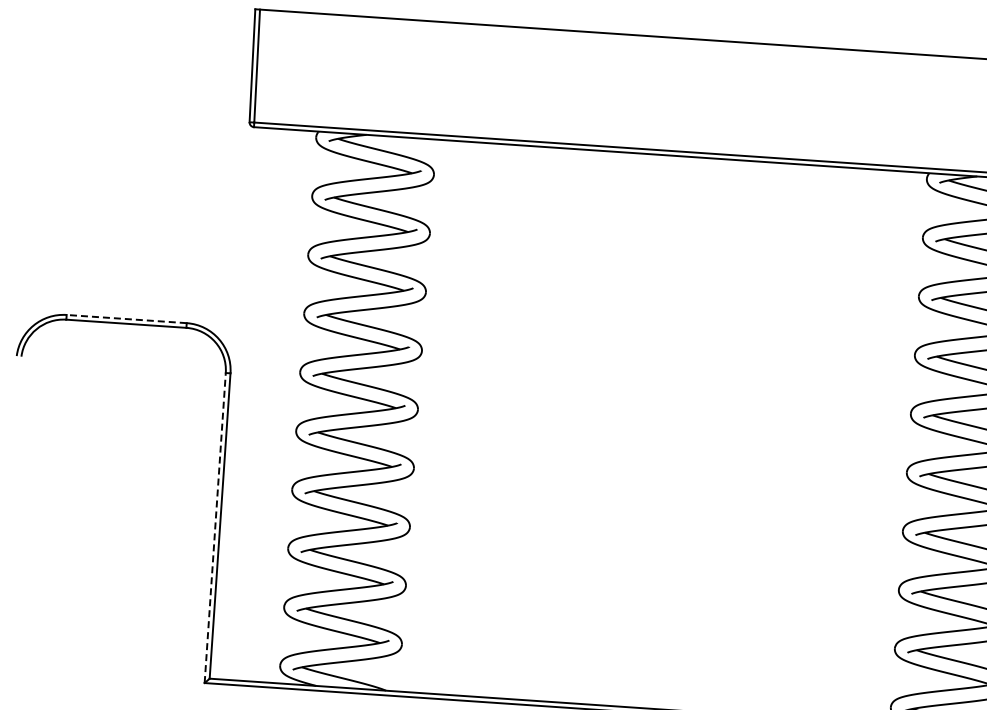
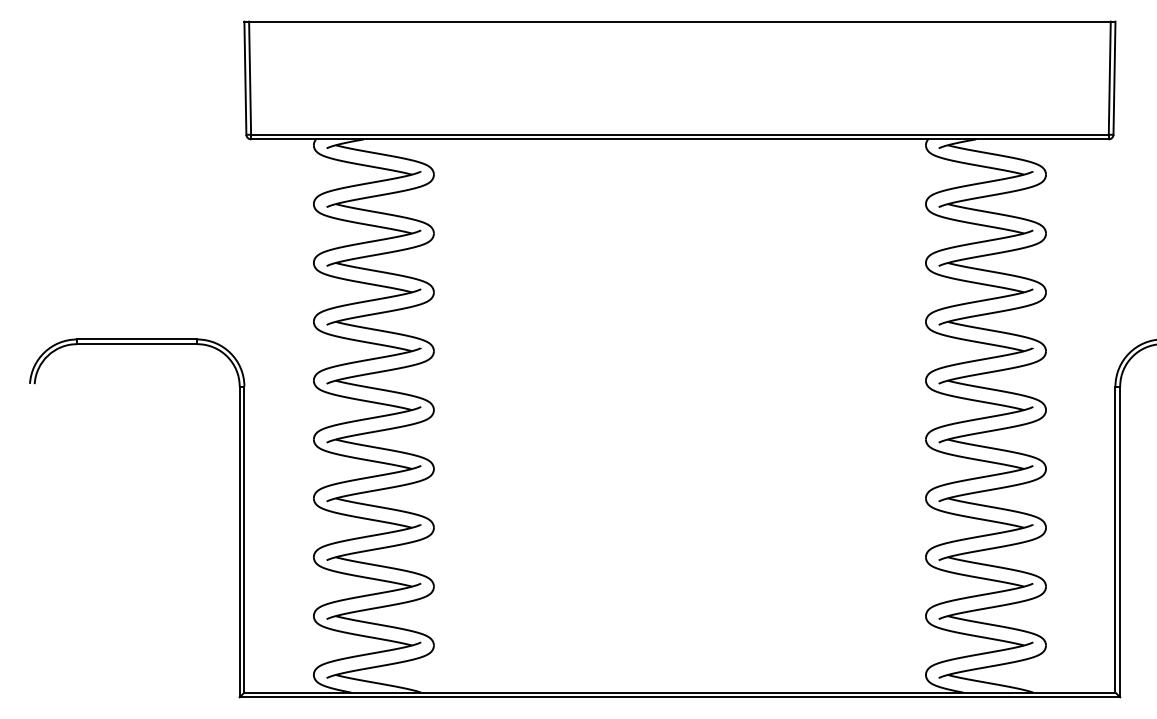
line: (126, 319) -> (136, 339), dashed -> solid
line: (215, 527) -> (239, 541), dashed -> solid

